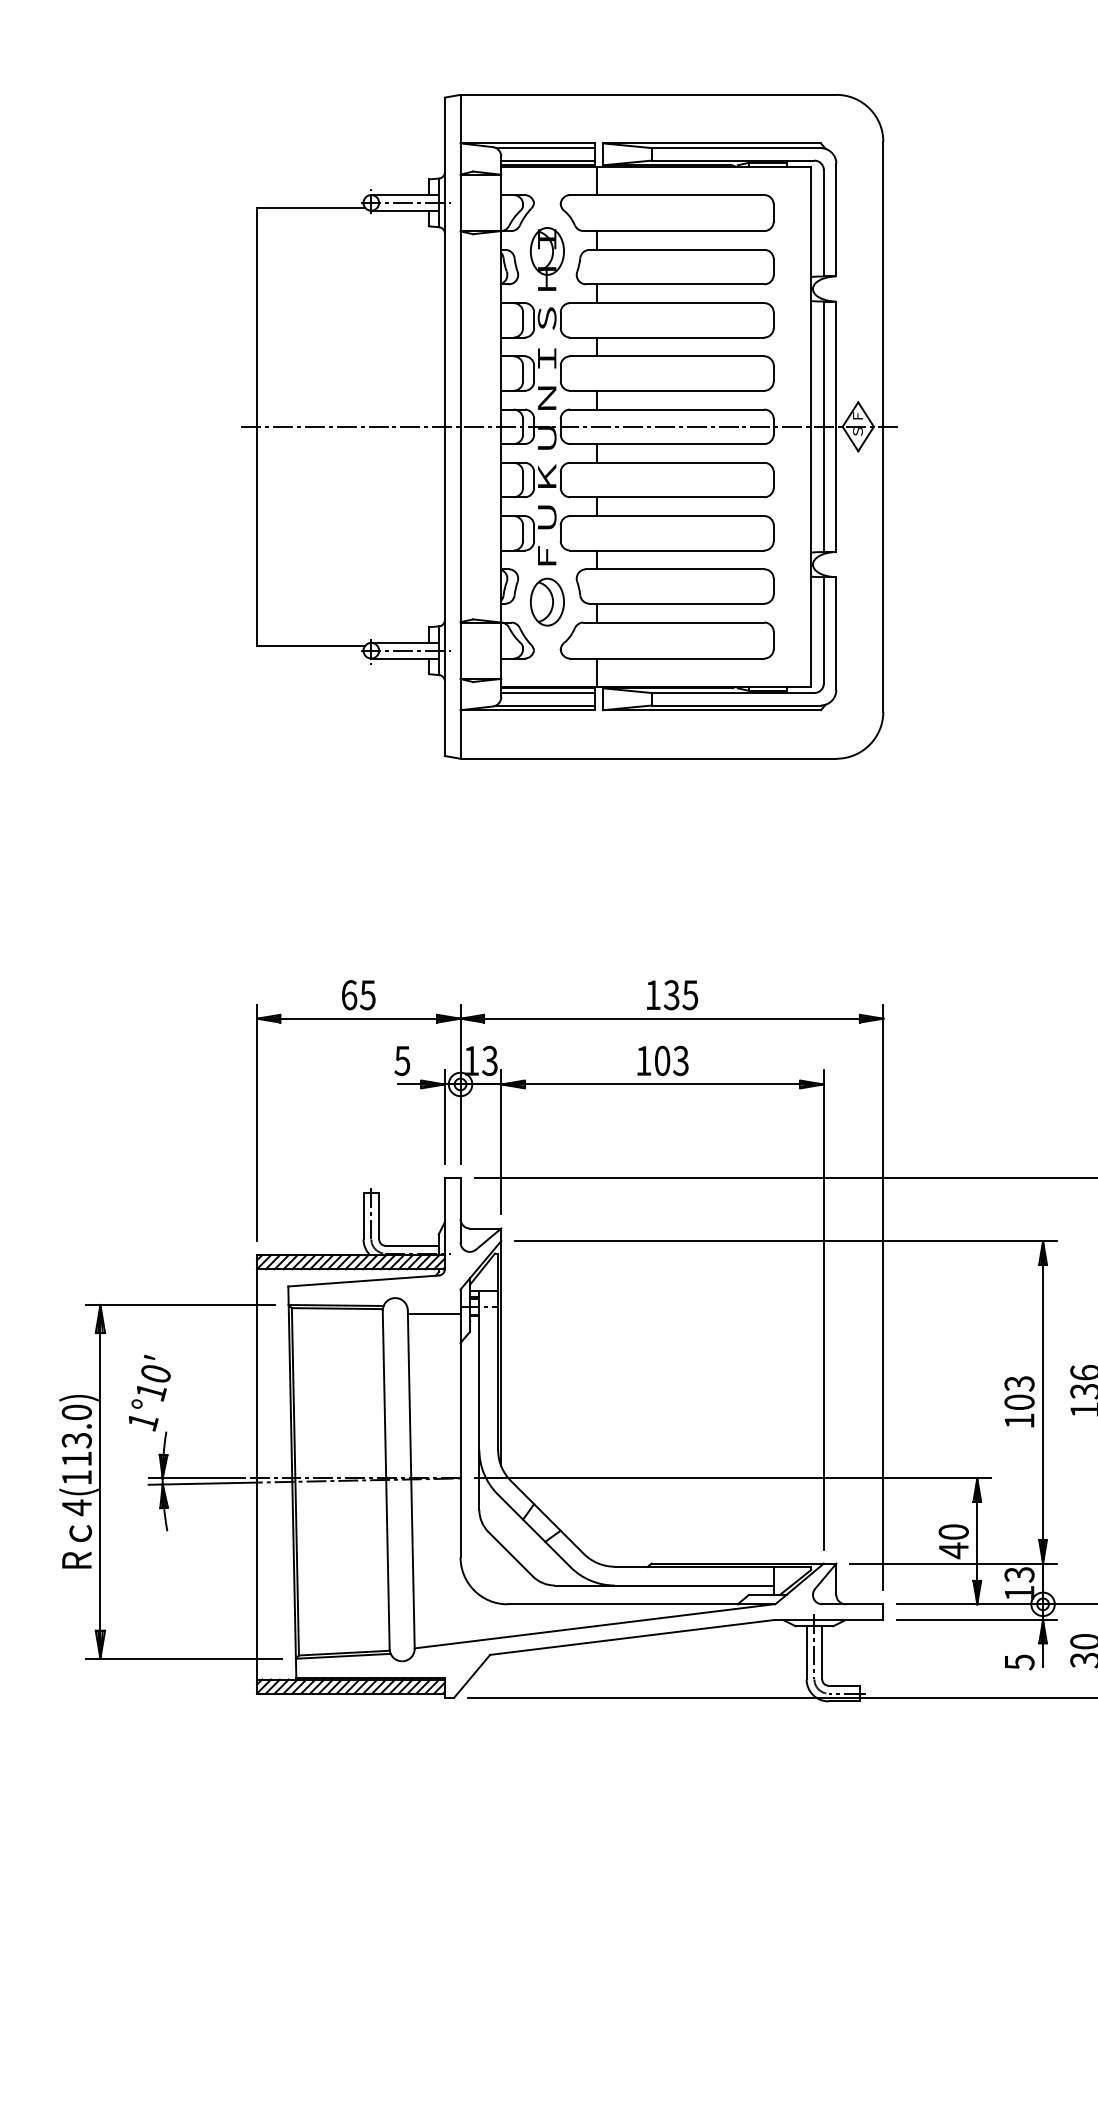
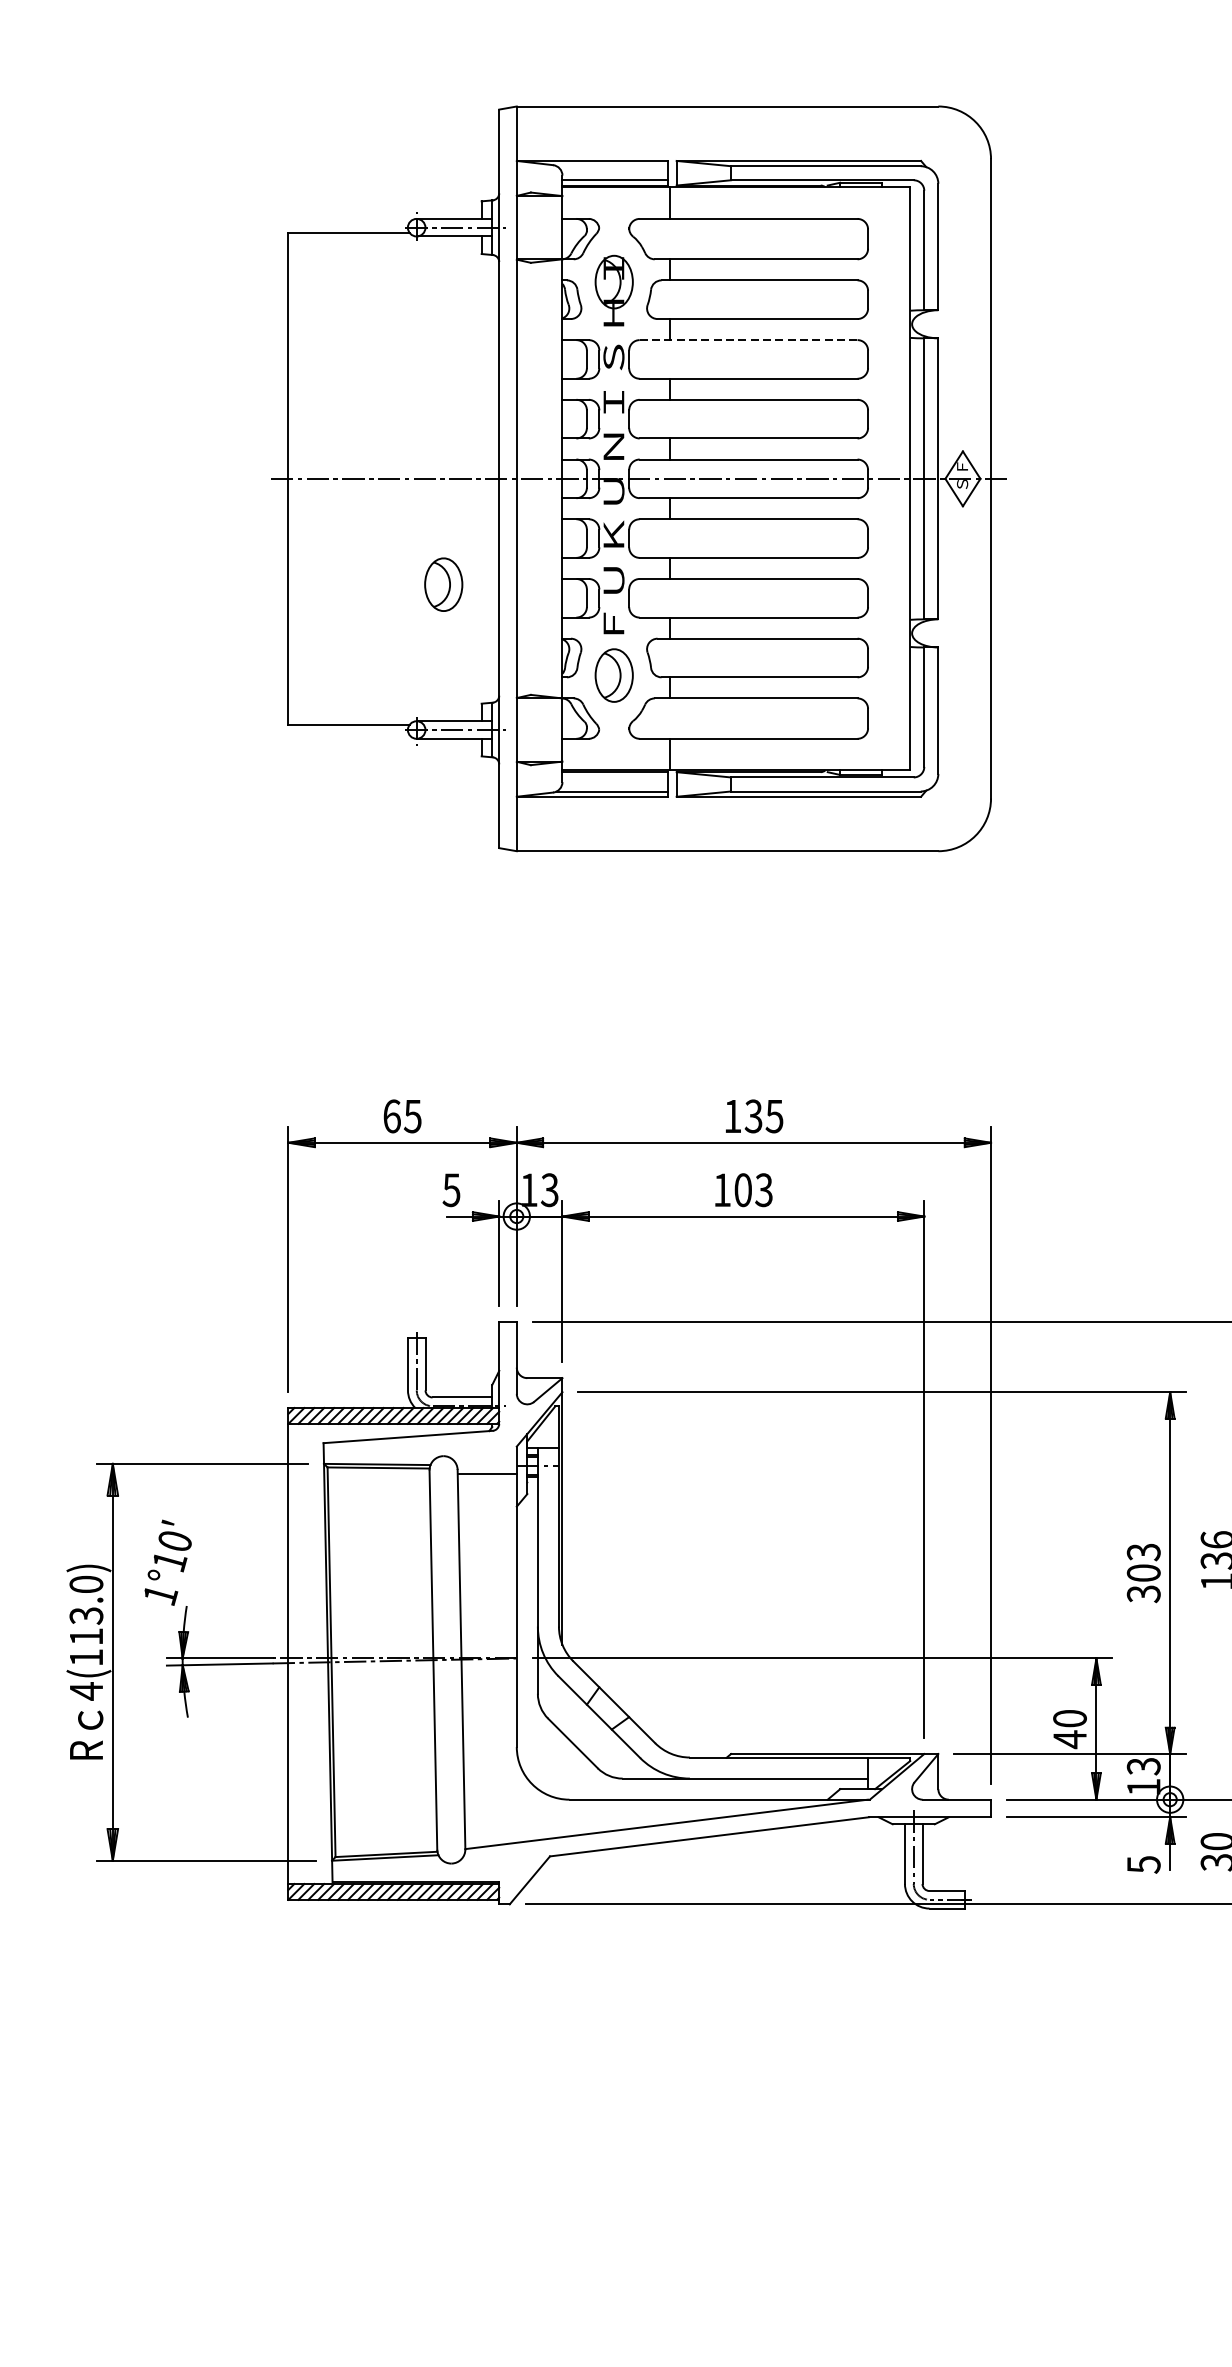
line: (545, 148) -> (612, 166), removed
line: (667, 303) -> (748, 340), solid -> dashed
part: (395, 520) -> (443, 583), added
line: (548, 693) -> (615, 778), removed
text: (1019, 1421) -> (1143, 1594), 103 -> 303

